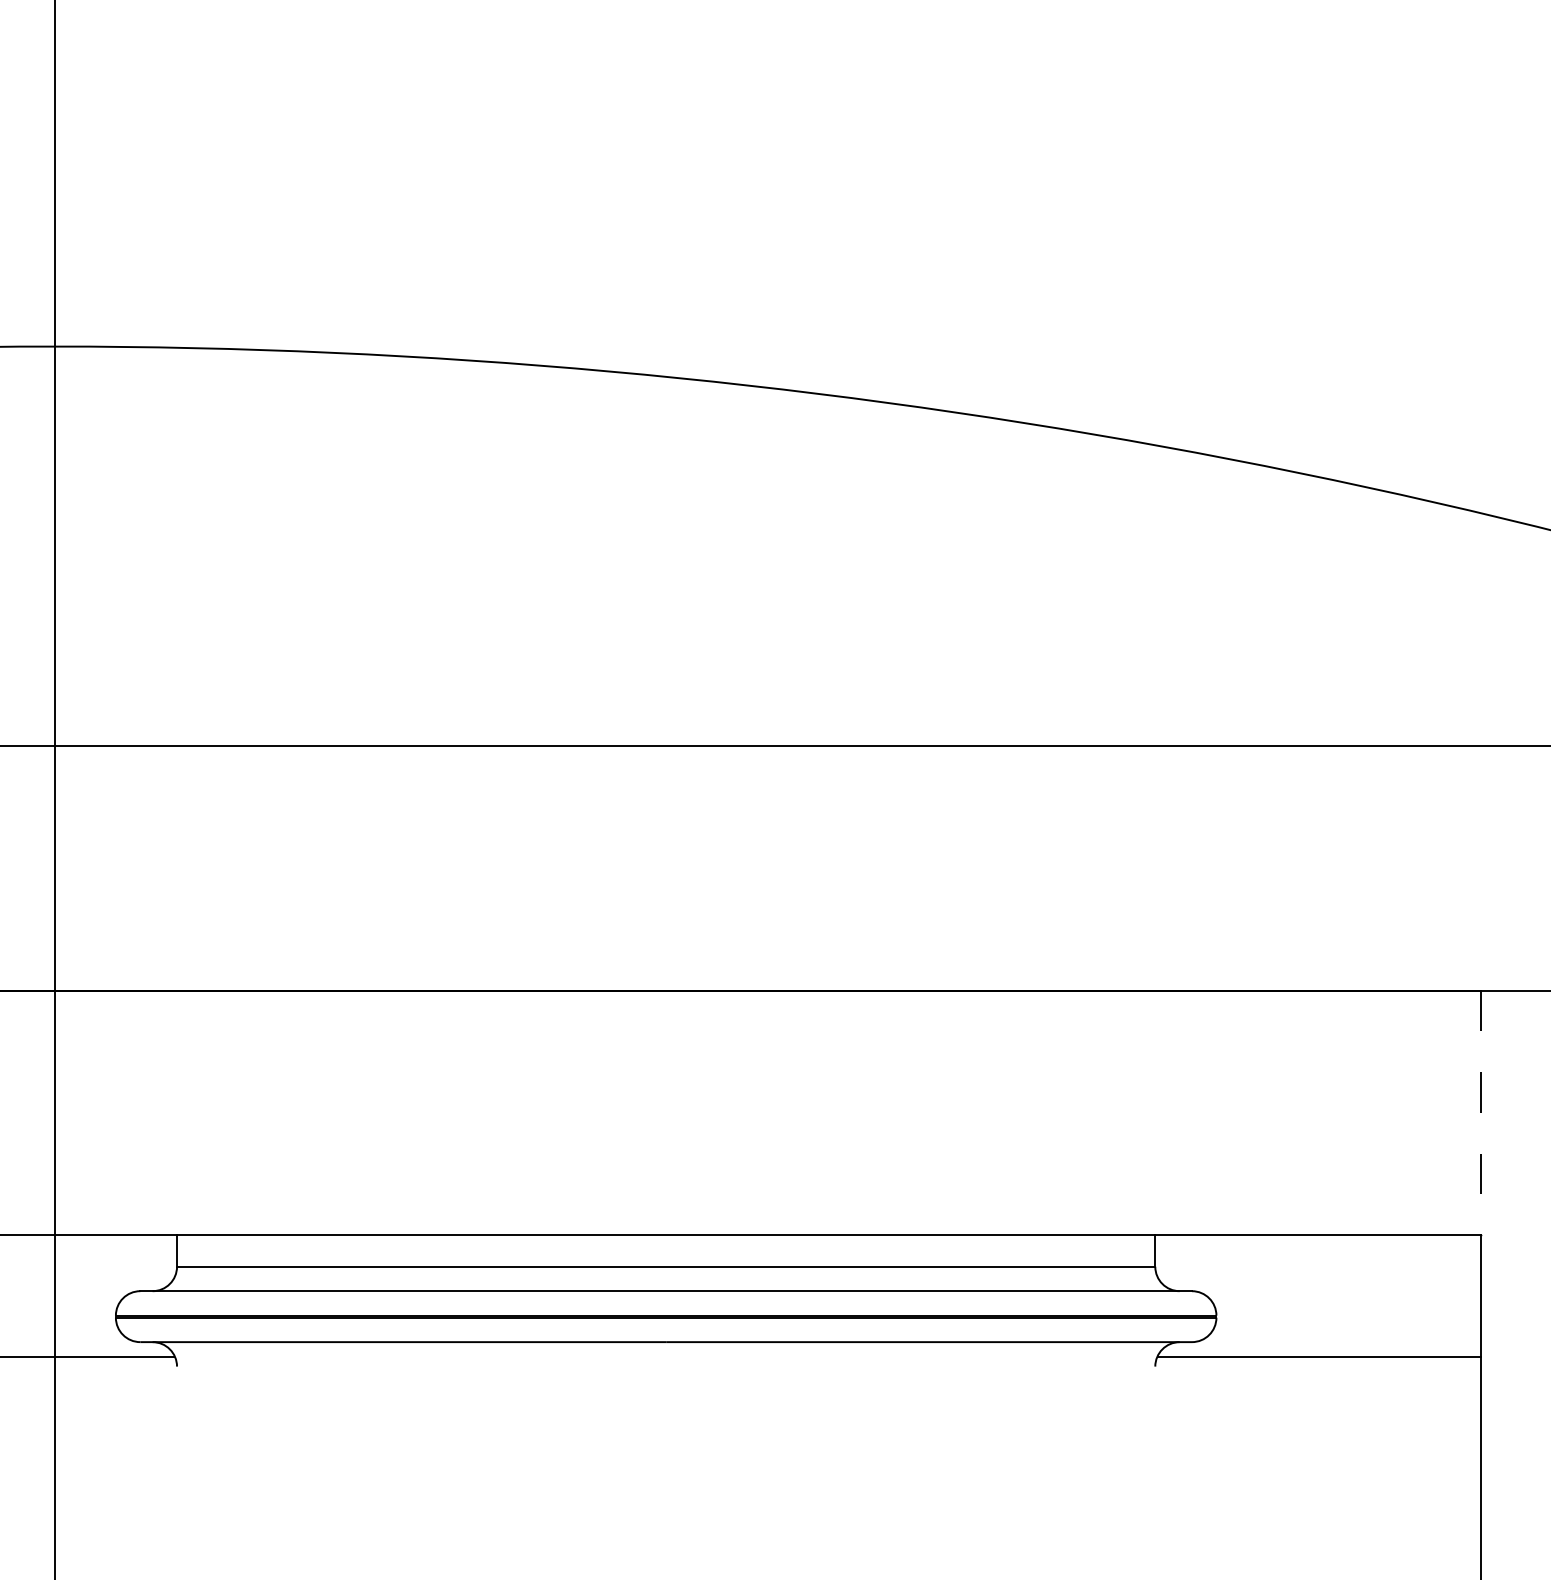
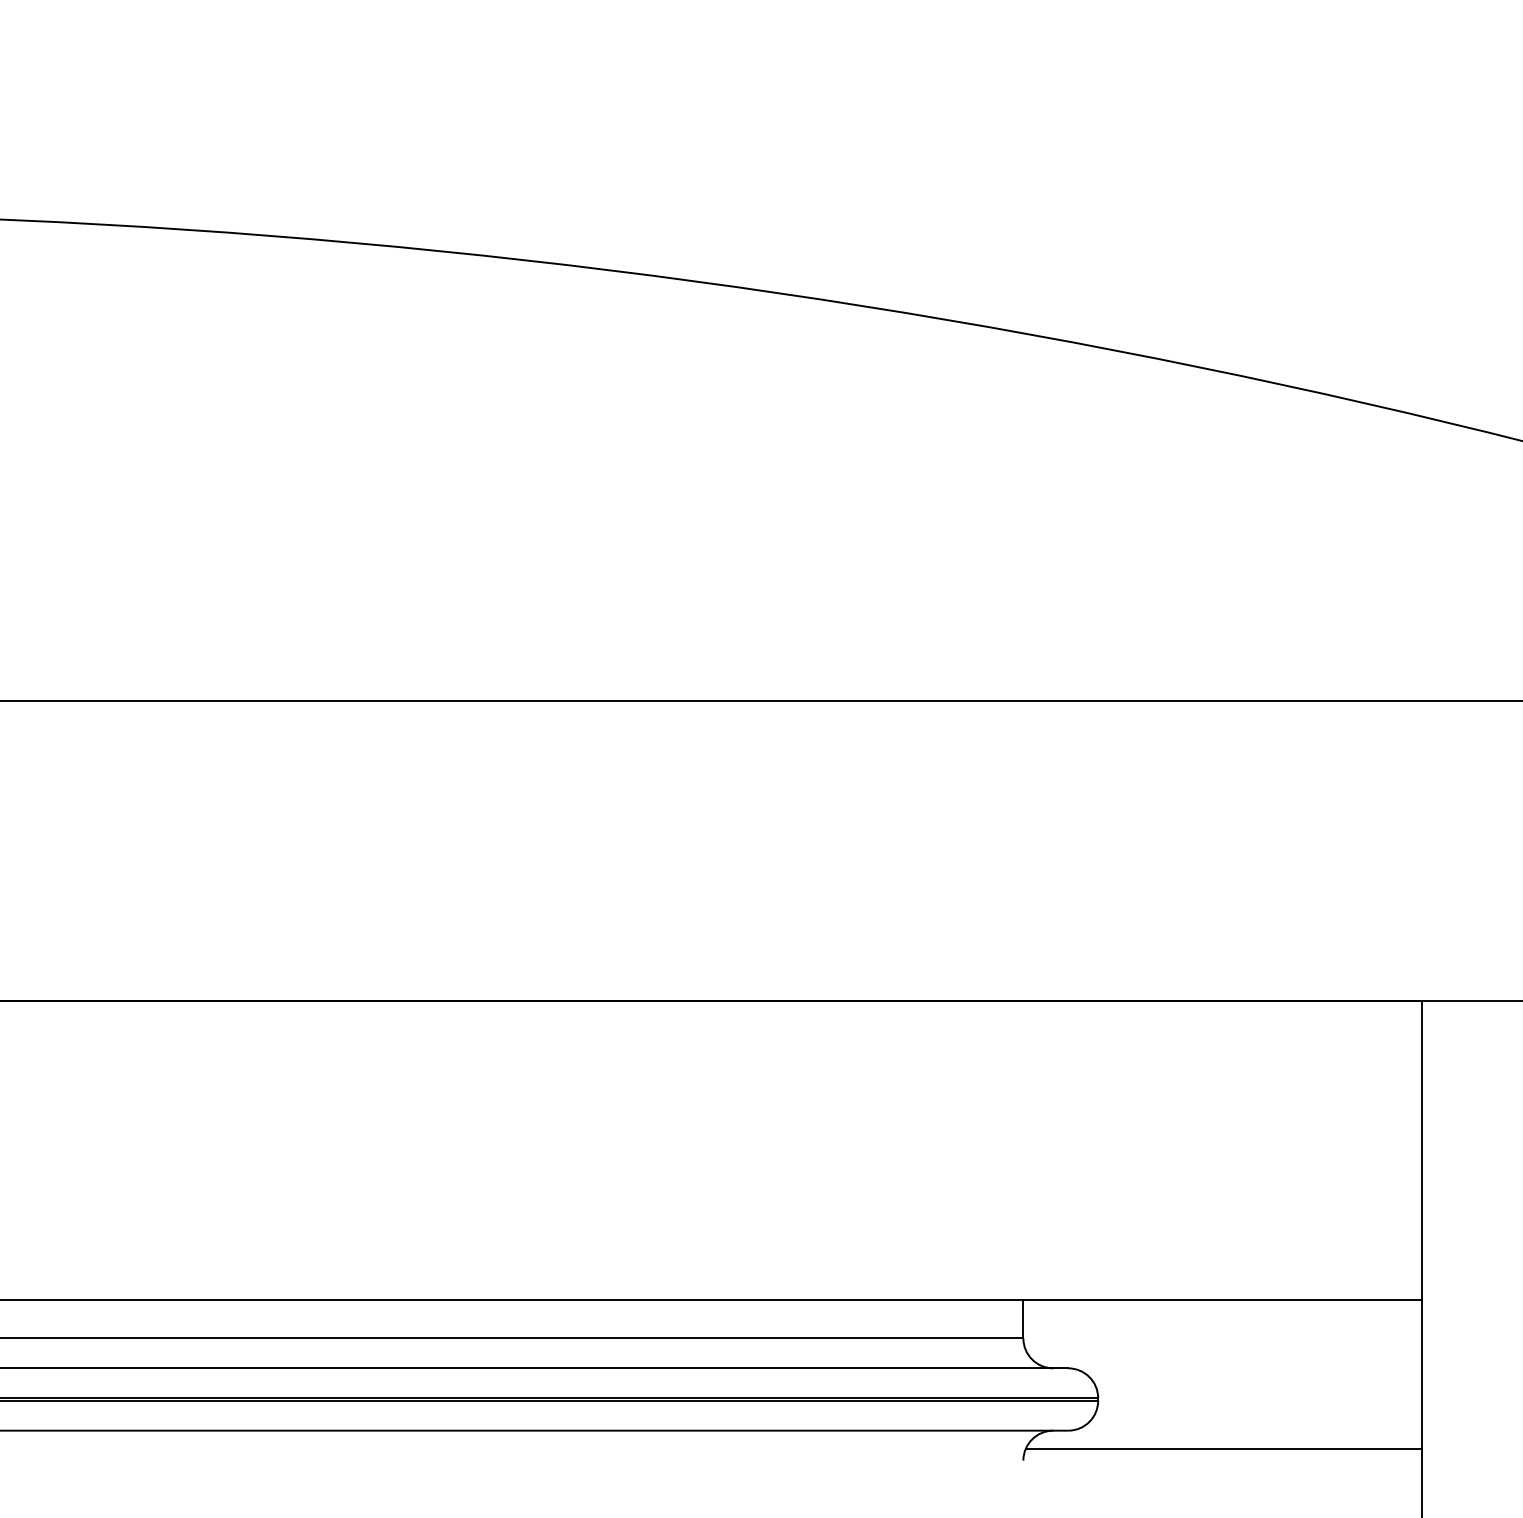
line: (1481, 1113) -> (1422, 1150), dashed -> solid

